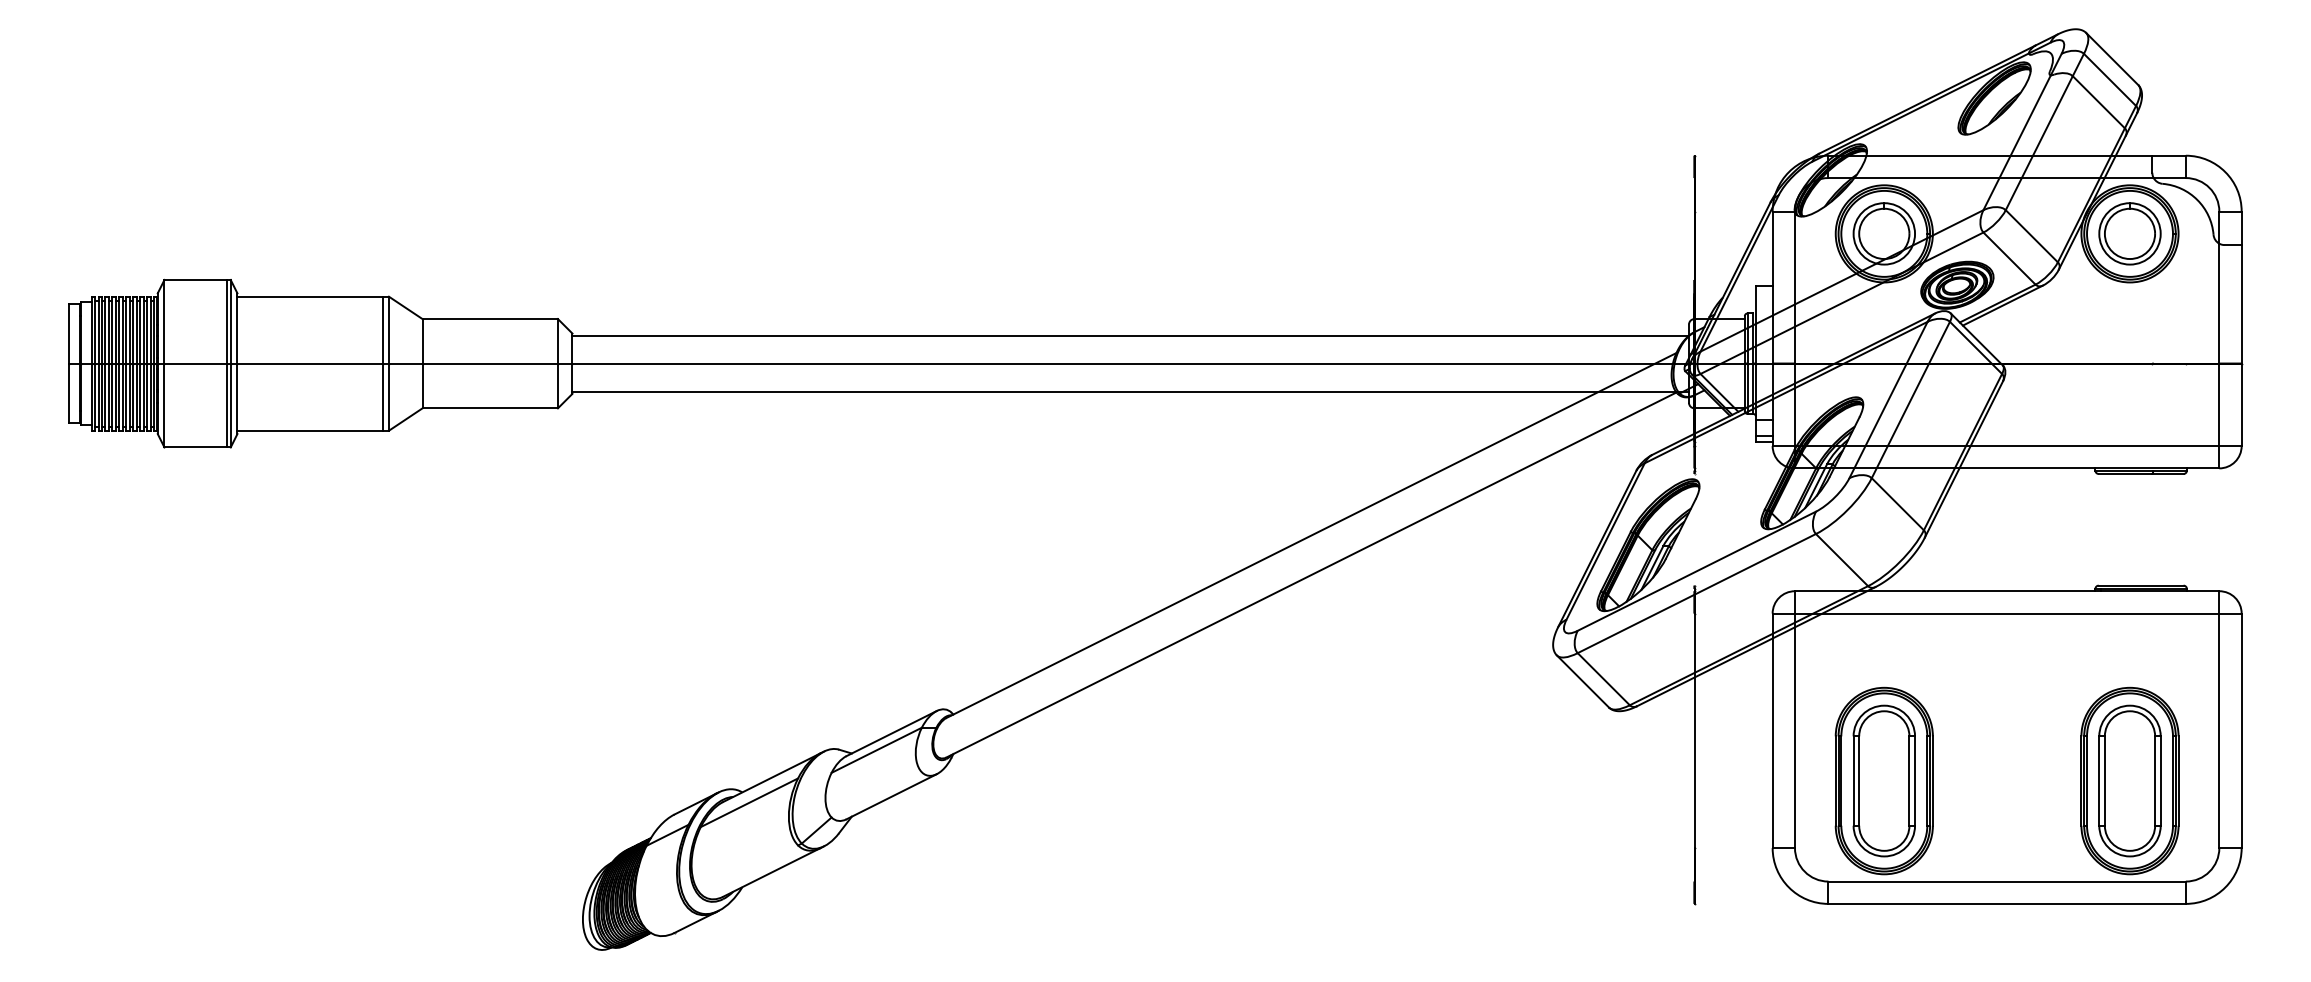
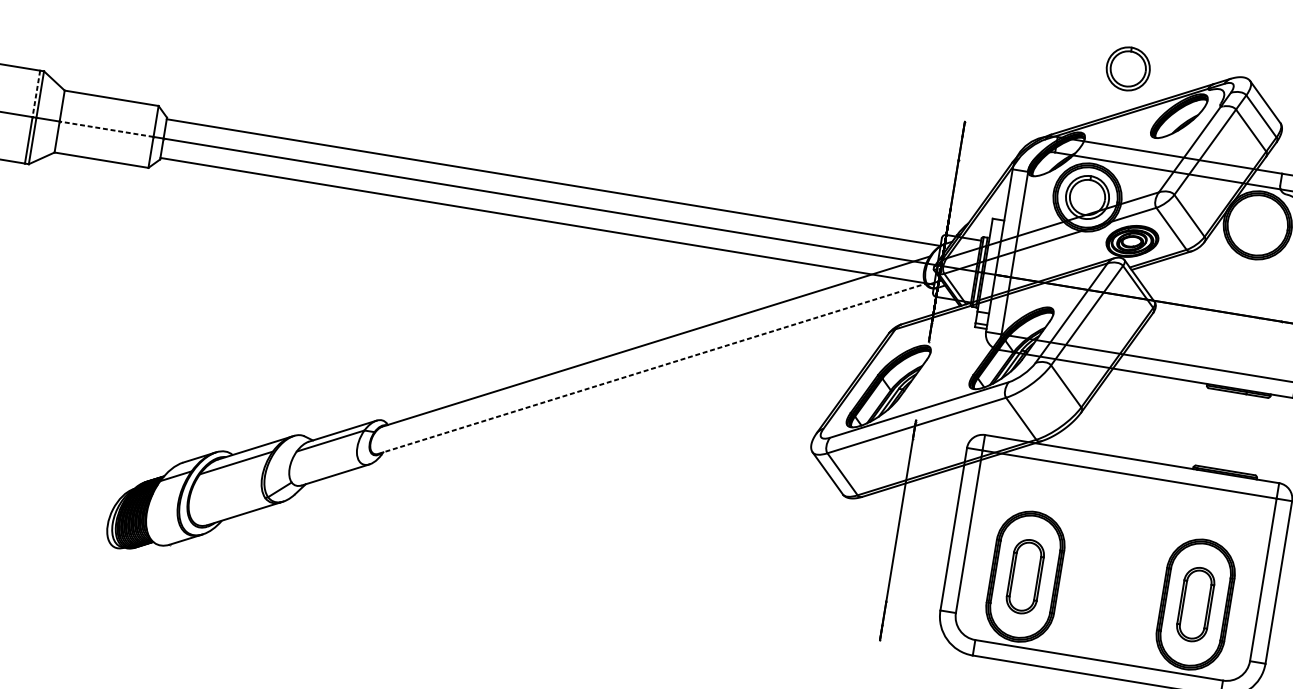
part: (2129, 233) -> (1127, 68), moved
line: (383, 330) -> (36, 94), solid -> dashed
line: (490, 363) -> (106, 129), solid -> dashed
line: (1311, 574) -> (651, 368), solid -> dashed
part: (1883, 780) -> (1024, 576), size x0.7
part: (2129, 780) -> (1195, 604), size x0.7

